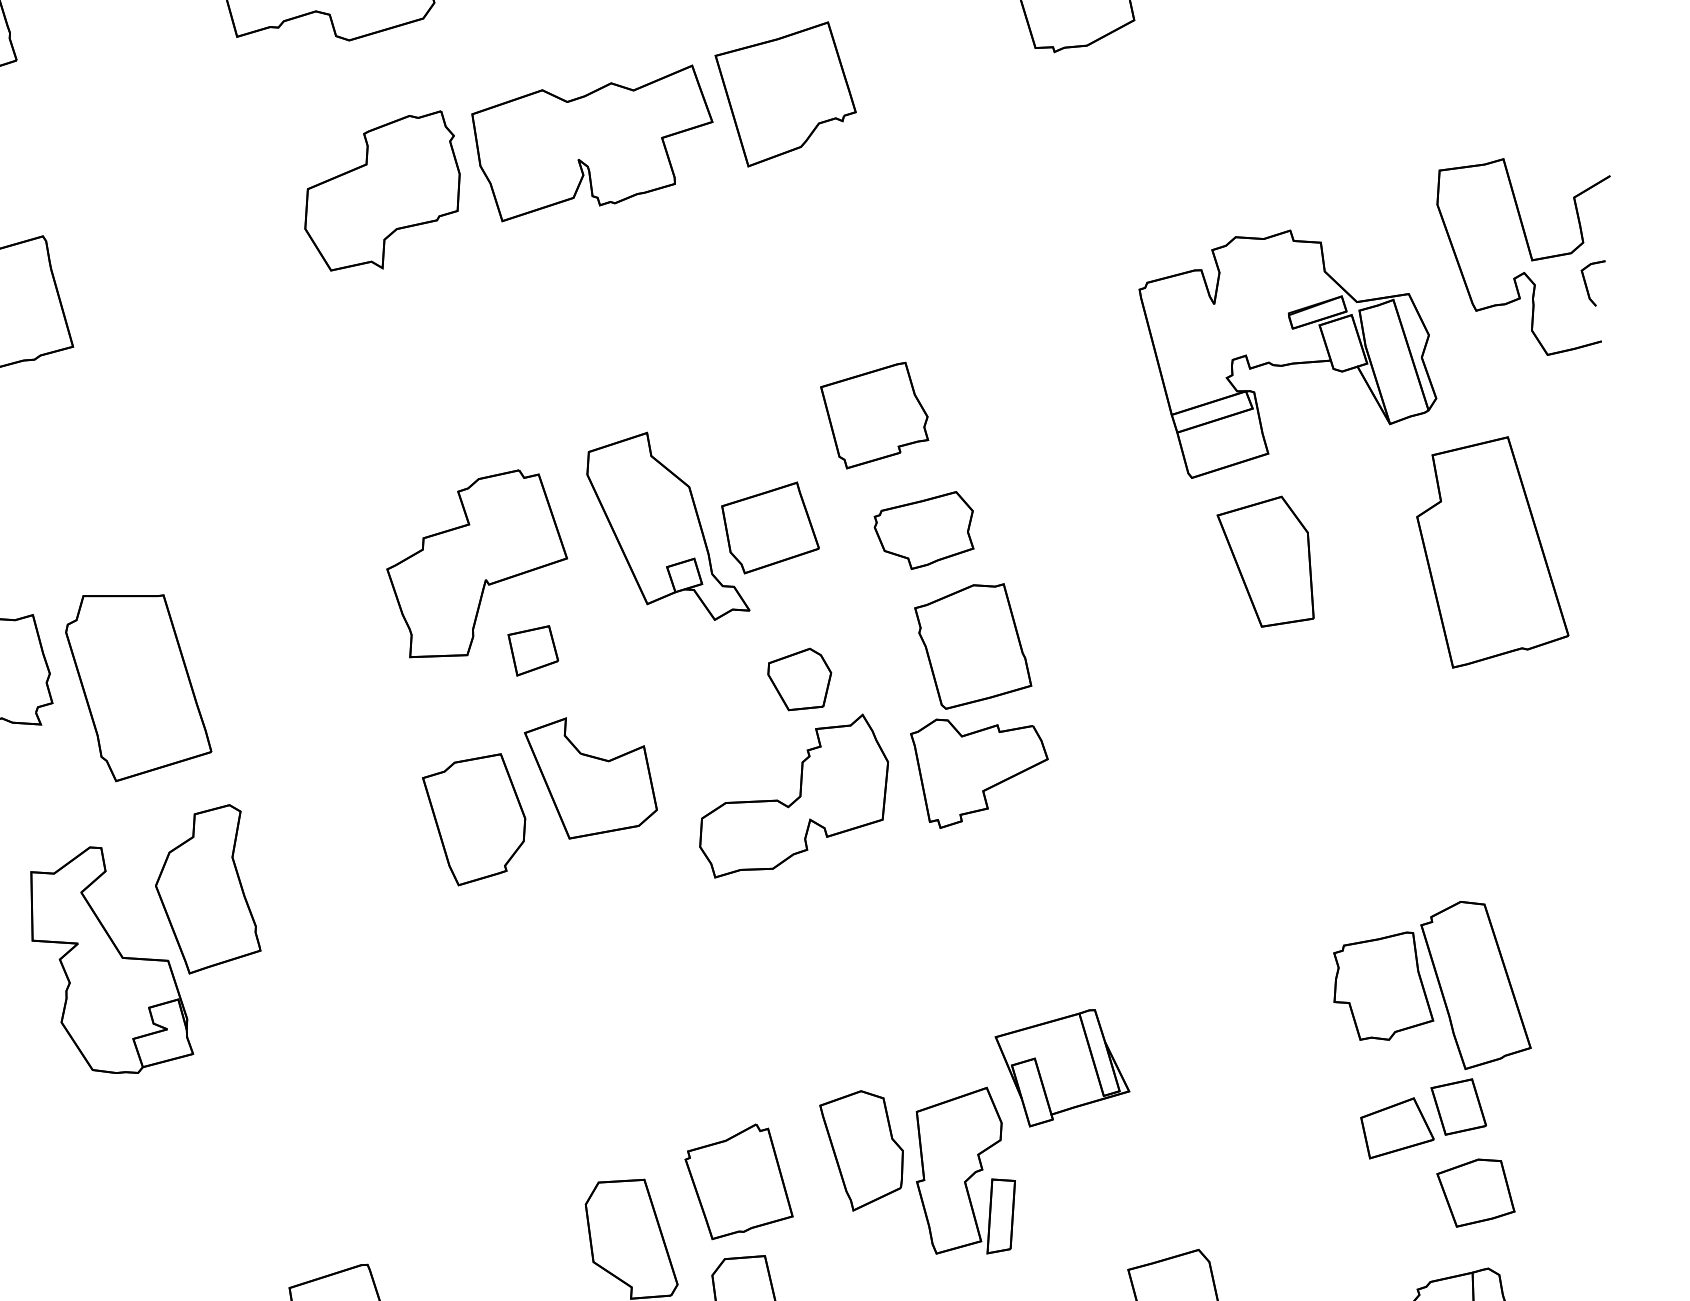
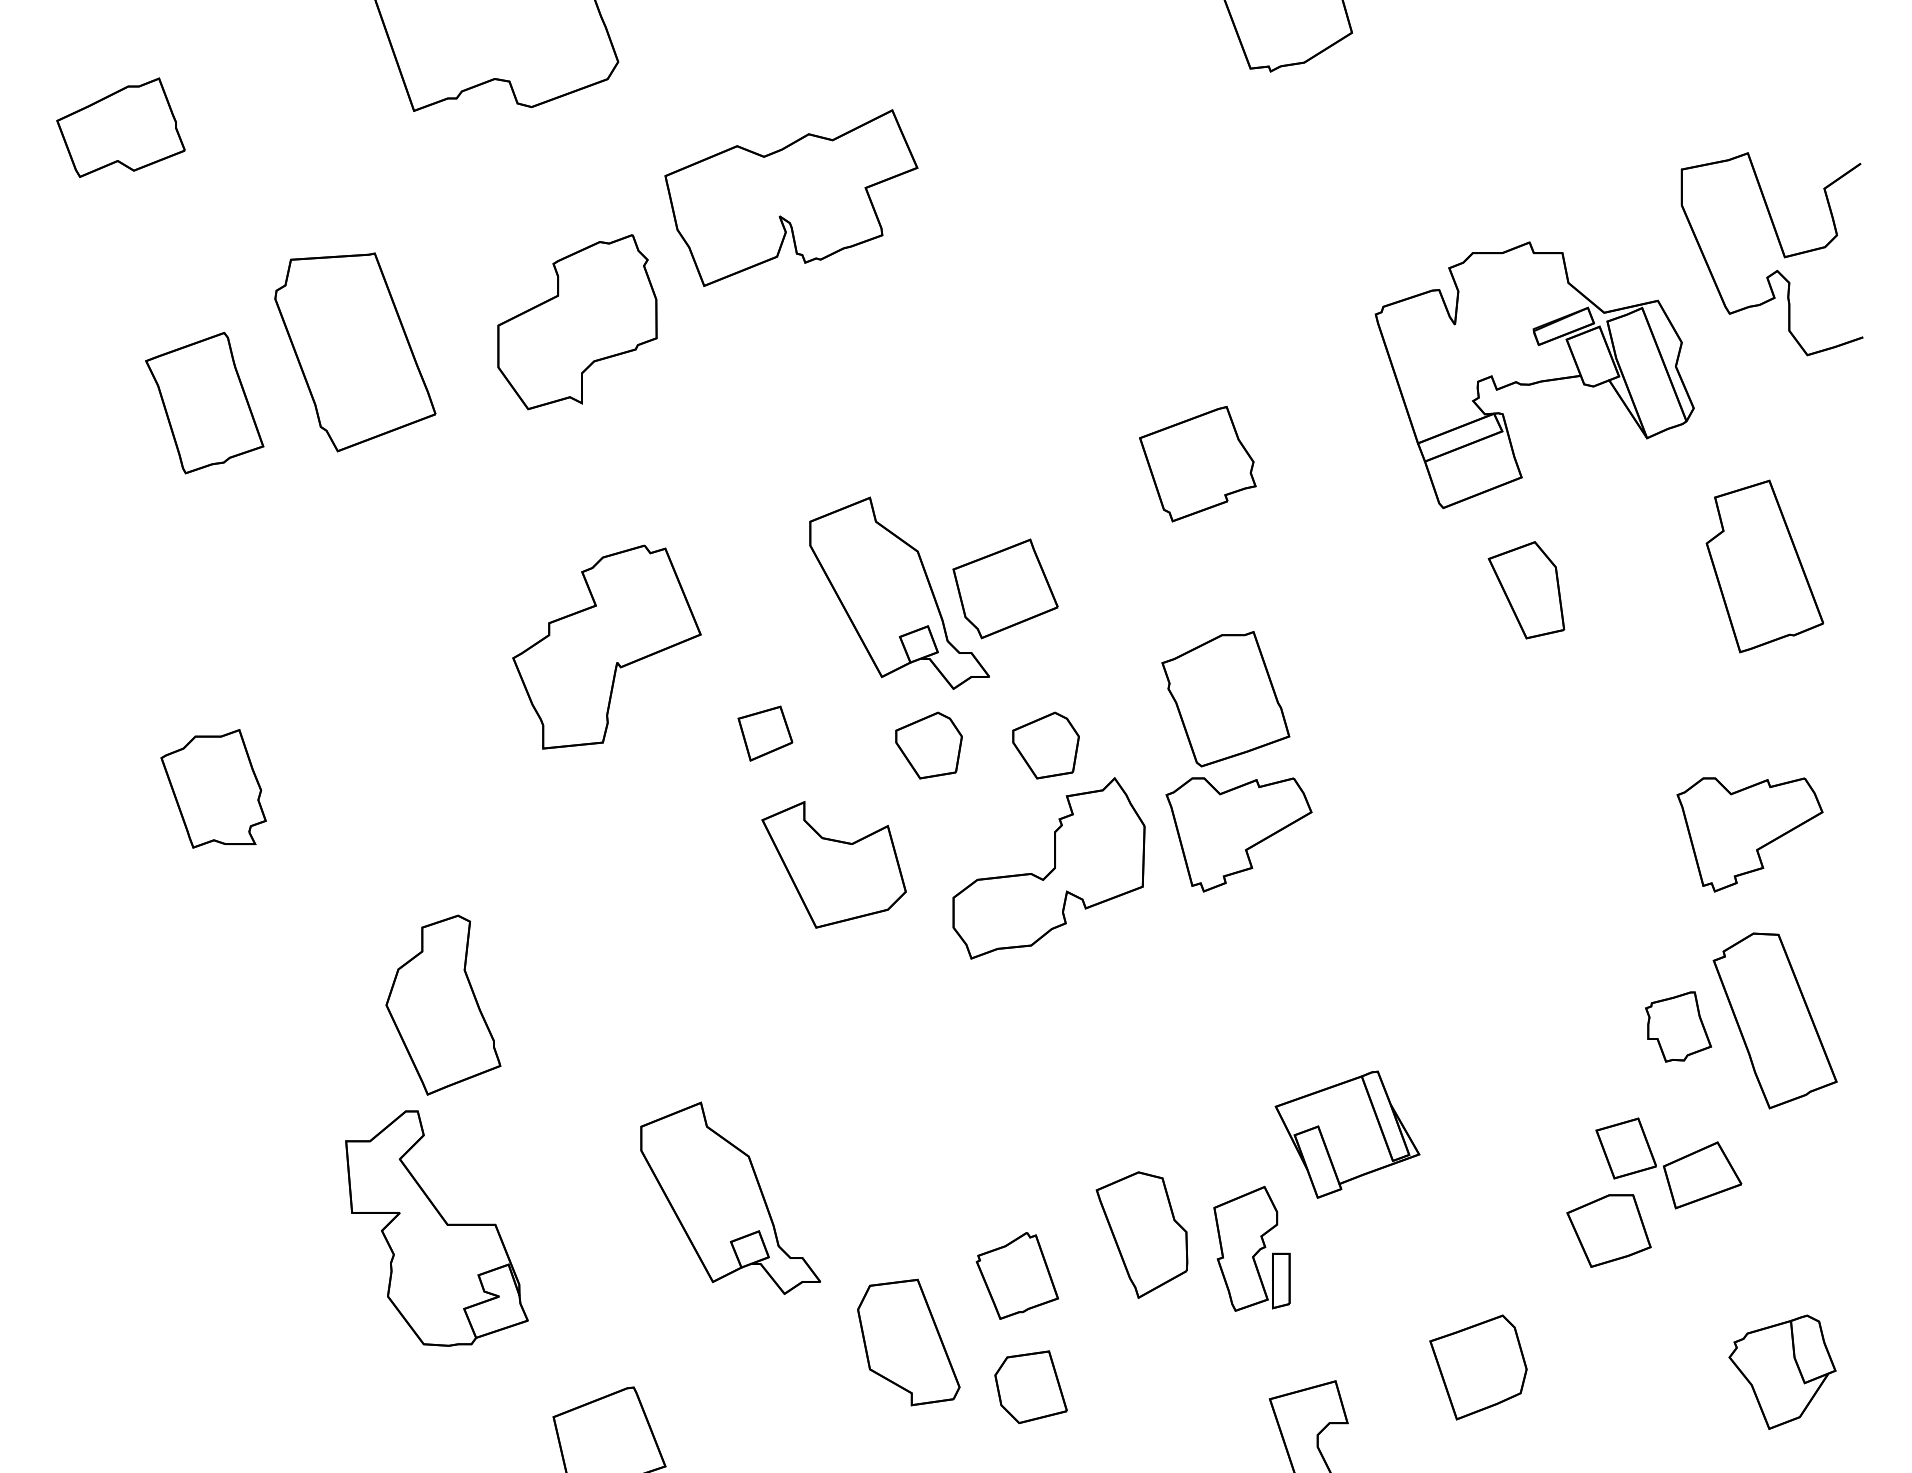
part: (785, 93) -> (991, 133), removed
part: (383, 191) -> (577, 322), moved
part: (1591, 282) -> (1848, 276), removed
part: (874, 415) -> (1197, 464), moved
part: (924, 529) -> (1166, 580), removed
part: (1493, 553) -> (1764, 566), size x0.7
part: (1266, 560) -> (1526, 589), size x0.7
part: (476, 563) -> (606, 646), moved
part: (687, 672) -> (928, 745), added
part: (139, 688) -> (355, 352), moved
part: (1463, 807) -> (1749, 834), added
part: (472, 818) -> (713, 913), removed
part: (111, 960) -> (436, 1228), moved
part: (1383, 985) -> (1678, 1026), size x0.6
part: (471, 1089) -> (730, 1197), added
part: (1458, 1106) -> (1625, 1148), moved
part: (963, 1170) -> (1251, 1248), size x0.7
part: (739, 1181) -> (1017, 1275), size x0.7
part: (1475, 1193) -> (1608, 1230), moved

